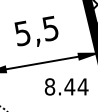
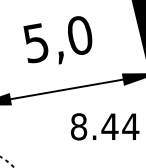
text: (50, 28) -> (79, 35), 5,5 -> 5,0

